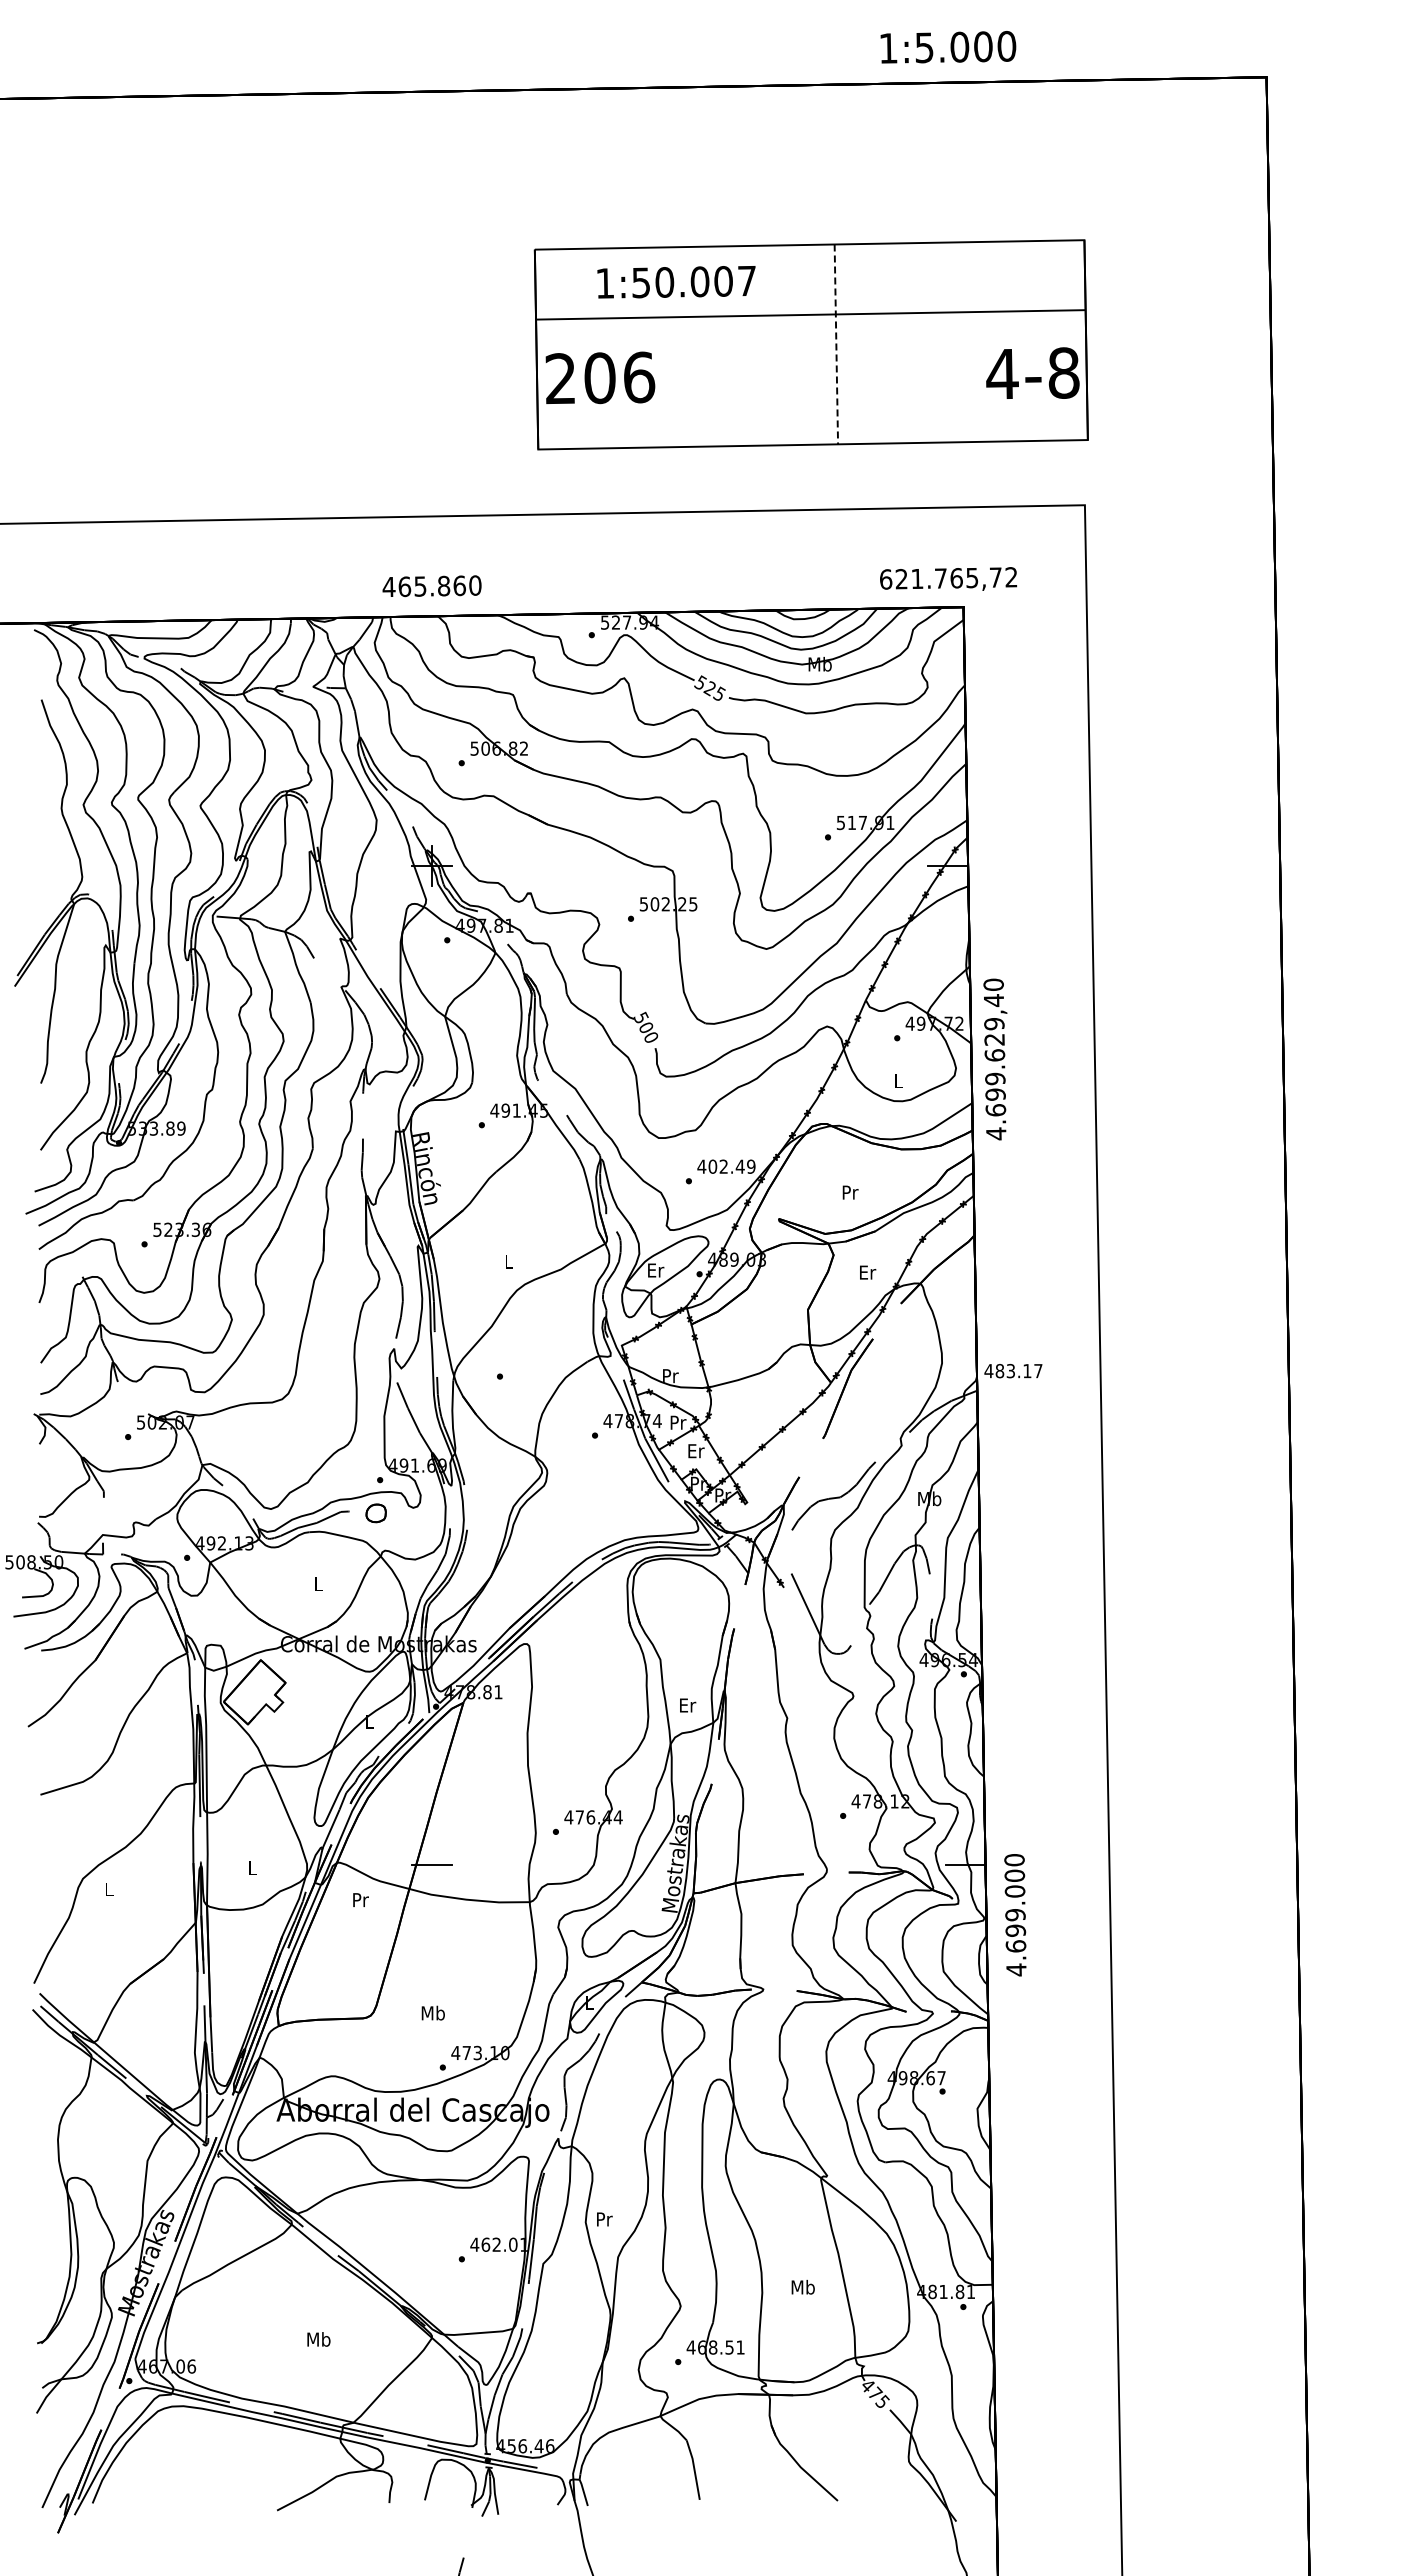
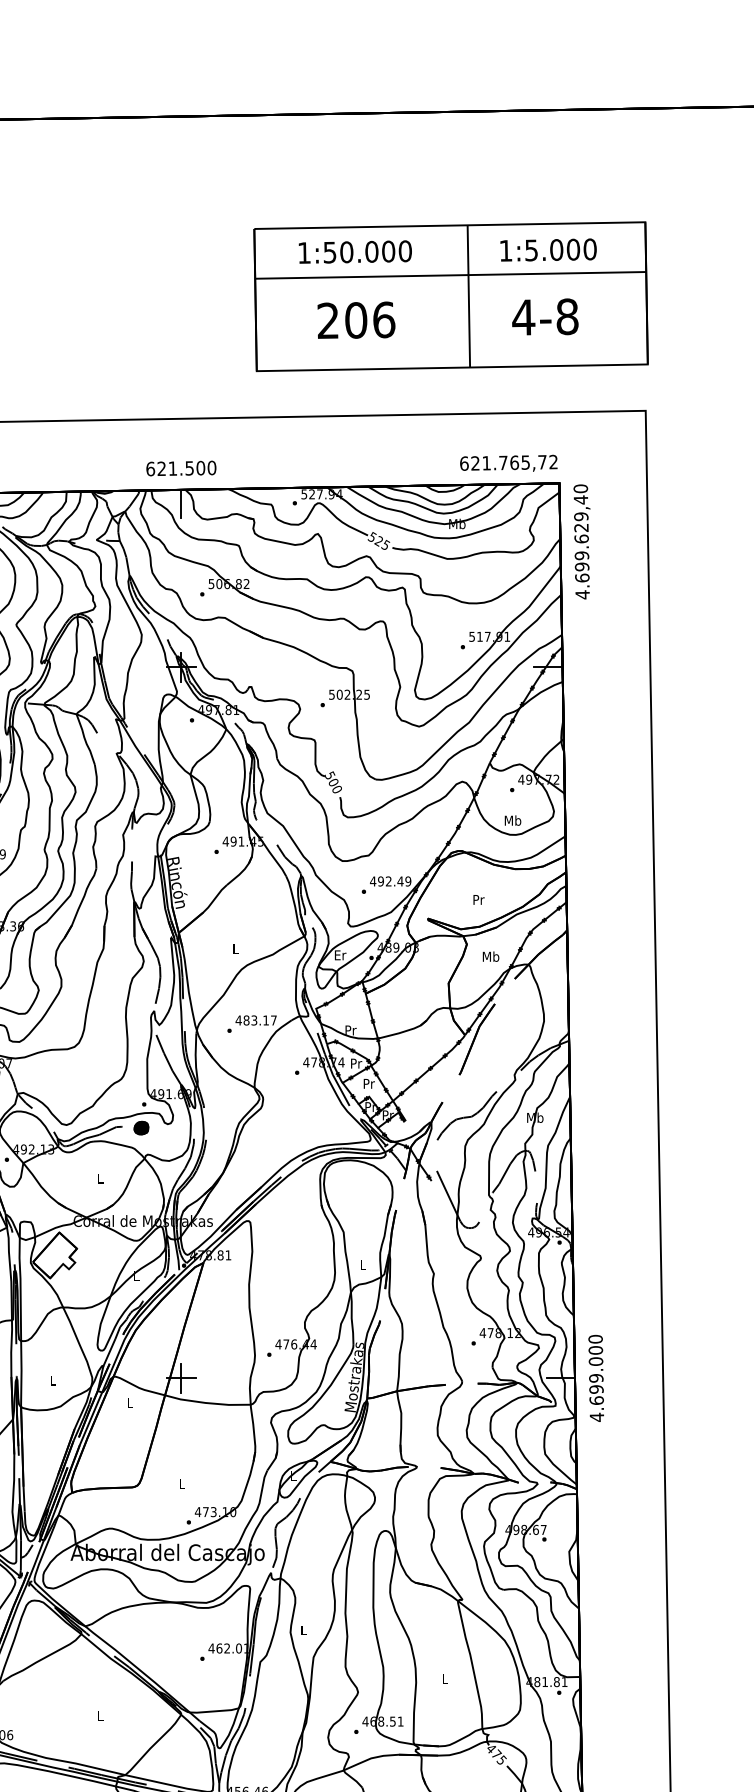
text: (948, 47) -> (548, 250), moved
text: (747, 280) -> (405, 250), 1:50.007 -> 1:50.000
line: (836, 344) -> (468, 296), dashed -> solid
text: (1032, 372) -> (545, 316), moved
text: (600, 377) -> (356, 319), moved
text: (948, 578) -> (508, 462), moved
text: (423, 586) -> (175, 468), 465.860 -> 621.500
line: (432, 636) -> (181, 504), added
text: (995, 1059) -> (582, 541), moved
text: (898, 1080) -> (513, 820), L -> Mb
text: (712, 1166) -> (380, 881), 402.49 -> 492.49
text: (867, 1272) -> (491, 956), Er -> Mb
text: (1013, 1371) -> (256, 1020), moved
text: (696, 1451) -> (369, 1084), Er -> Pr
fill: (375, 1513) -> (140, 1128), added
text: (688, 1705) -> (363, 1264), Er -> L
line: (432, 1865) -> (181, 1378), added
text: (360, 1900) -> (130, 1403), Pr -> L
text: (1015, 1915) -> (596, 1378), moved
text: (432, 2012) -> (181, 1483), Mb -> L
text: (604, 2219) -> (303, 1630), Pr -> L
text: (802, 2286) -> (444, 1678), Mb -> L
text: (318, 2339) -> (100, 1715), Mb -> L

